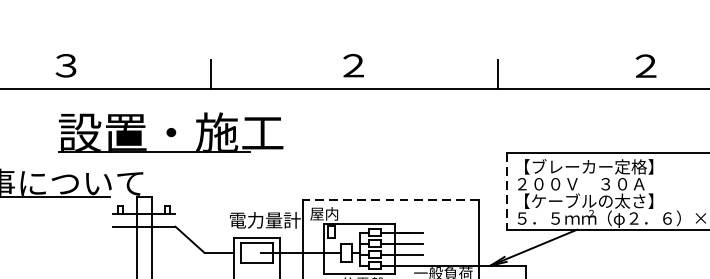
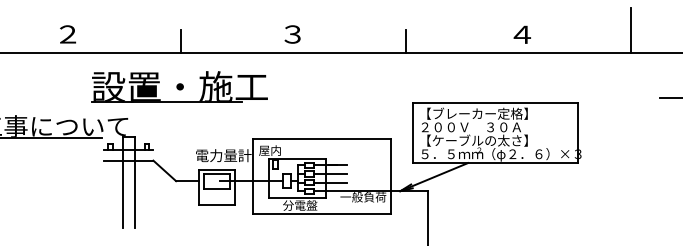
text: (65, 65) -> (67, 34), ３ -> ２
text: (352, 65) -> (292, 34), ２ -> ３
text: (646, 65) -> (522, 34), ２ -> ４
part: (170, 132) -> (179, 86), moved
line: (506, 192) -> (412, 133), dashed -> solid
line: (391, 199) -> (322, 139), dashed -> solid

